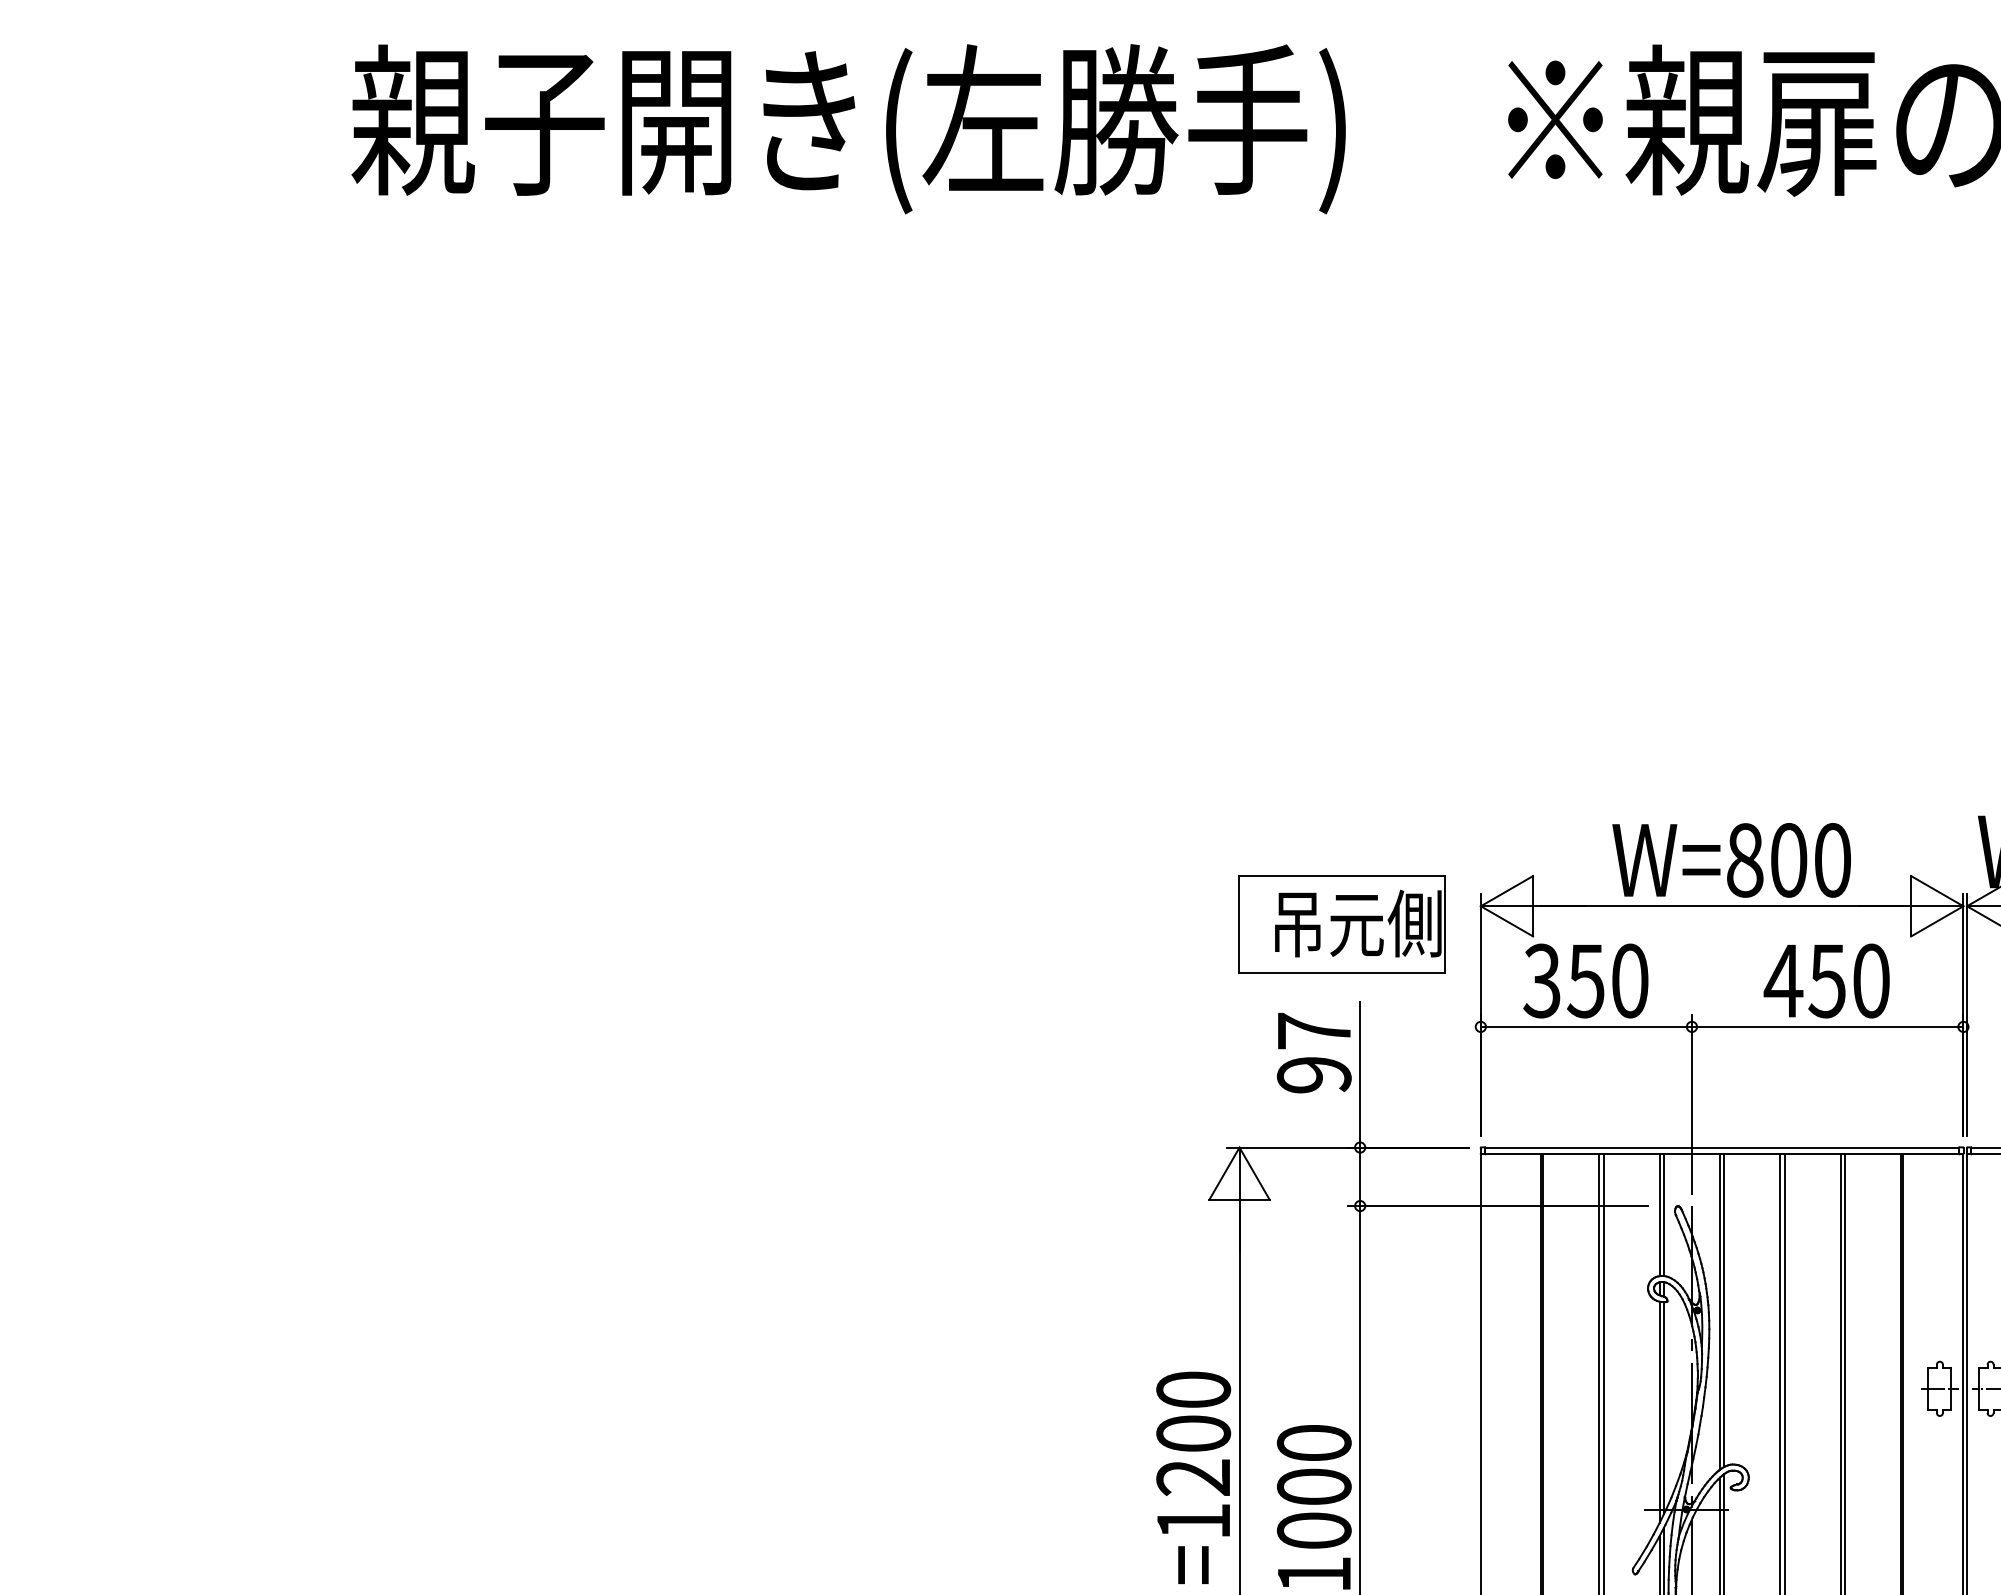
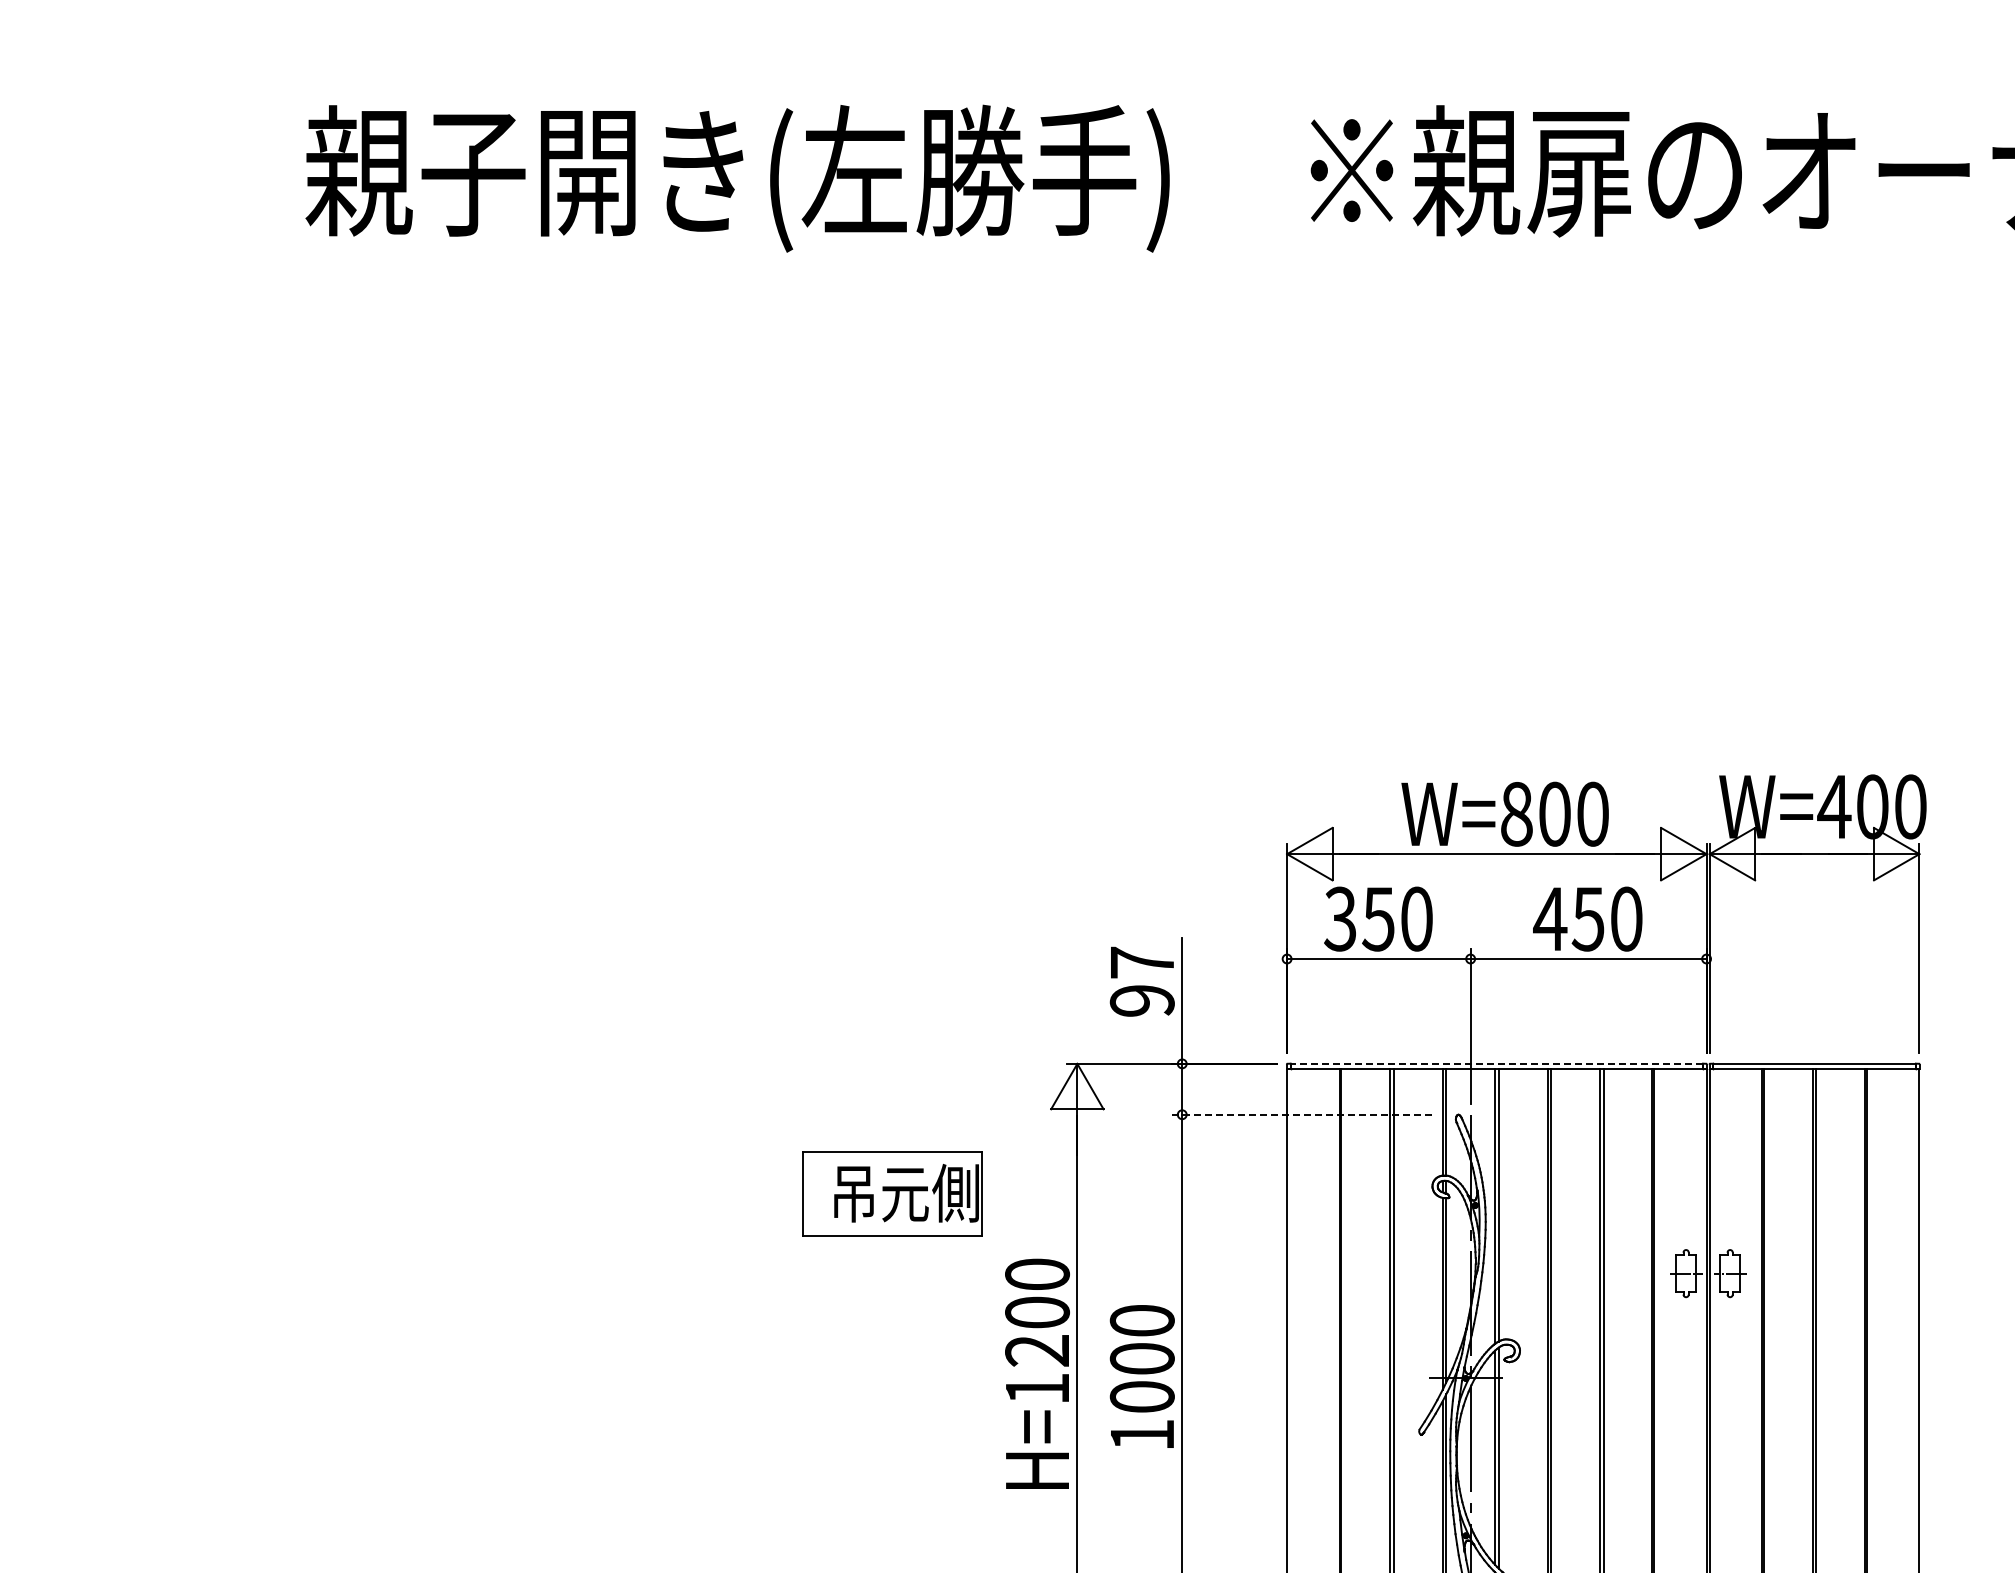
part: (1342, 923) -> (892, 1193), moved
line: (1721, 1147) -> (1496, 1063), solid -> dashed
line: (1497, 1205) -> (1301, 1114), solid -> dashed

